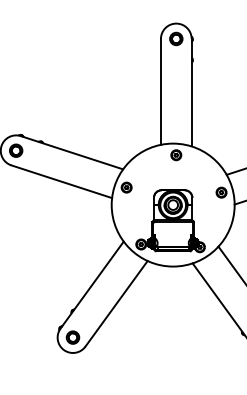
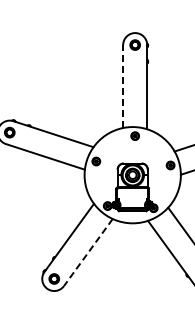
line: (161, 91) -> (123, 86), solid -> dashed
line: (116, 303) -> (88, 252), solid -> dashed

